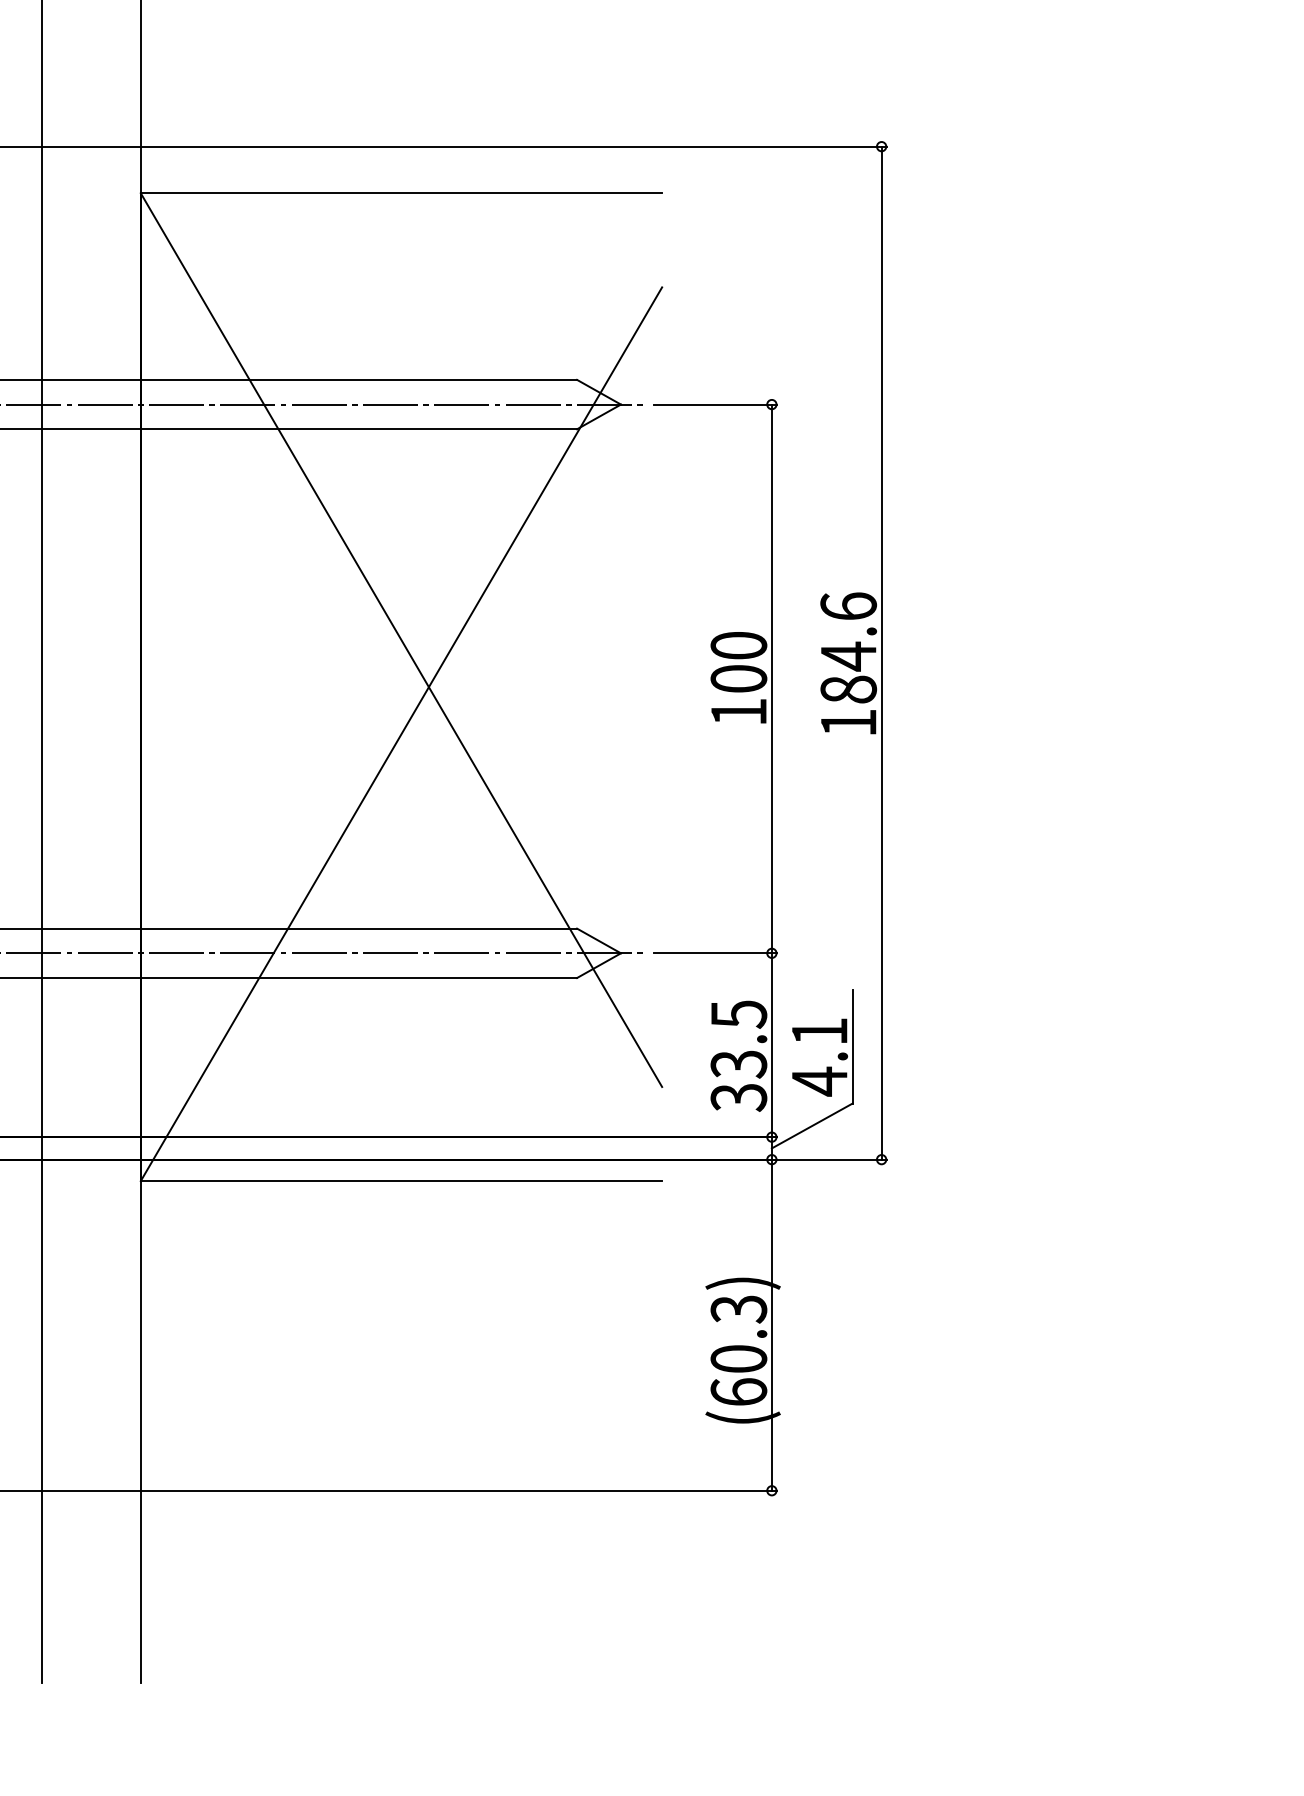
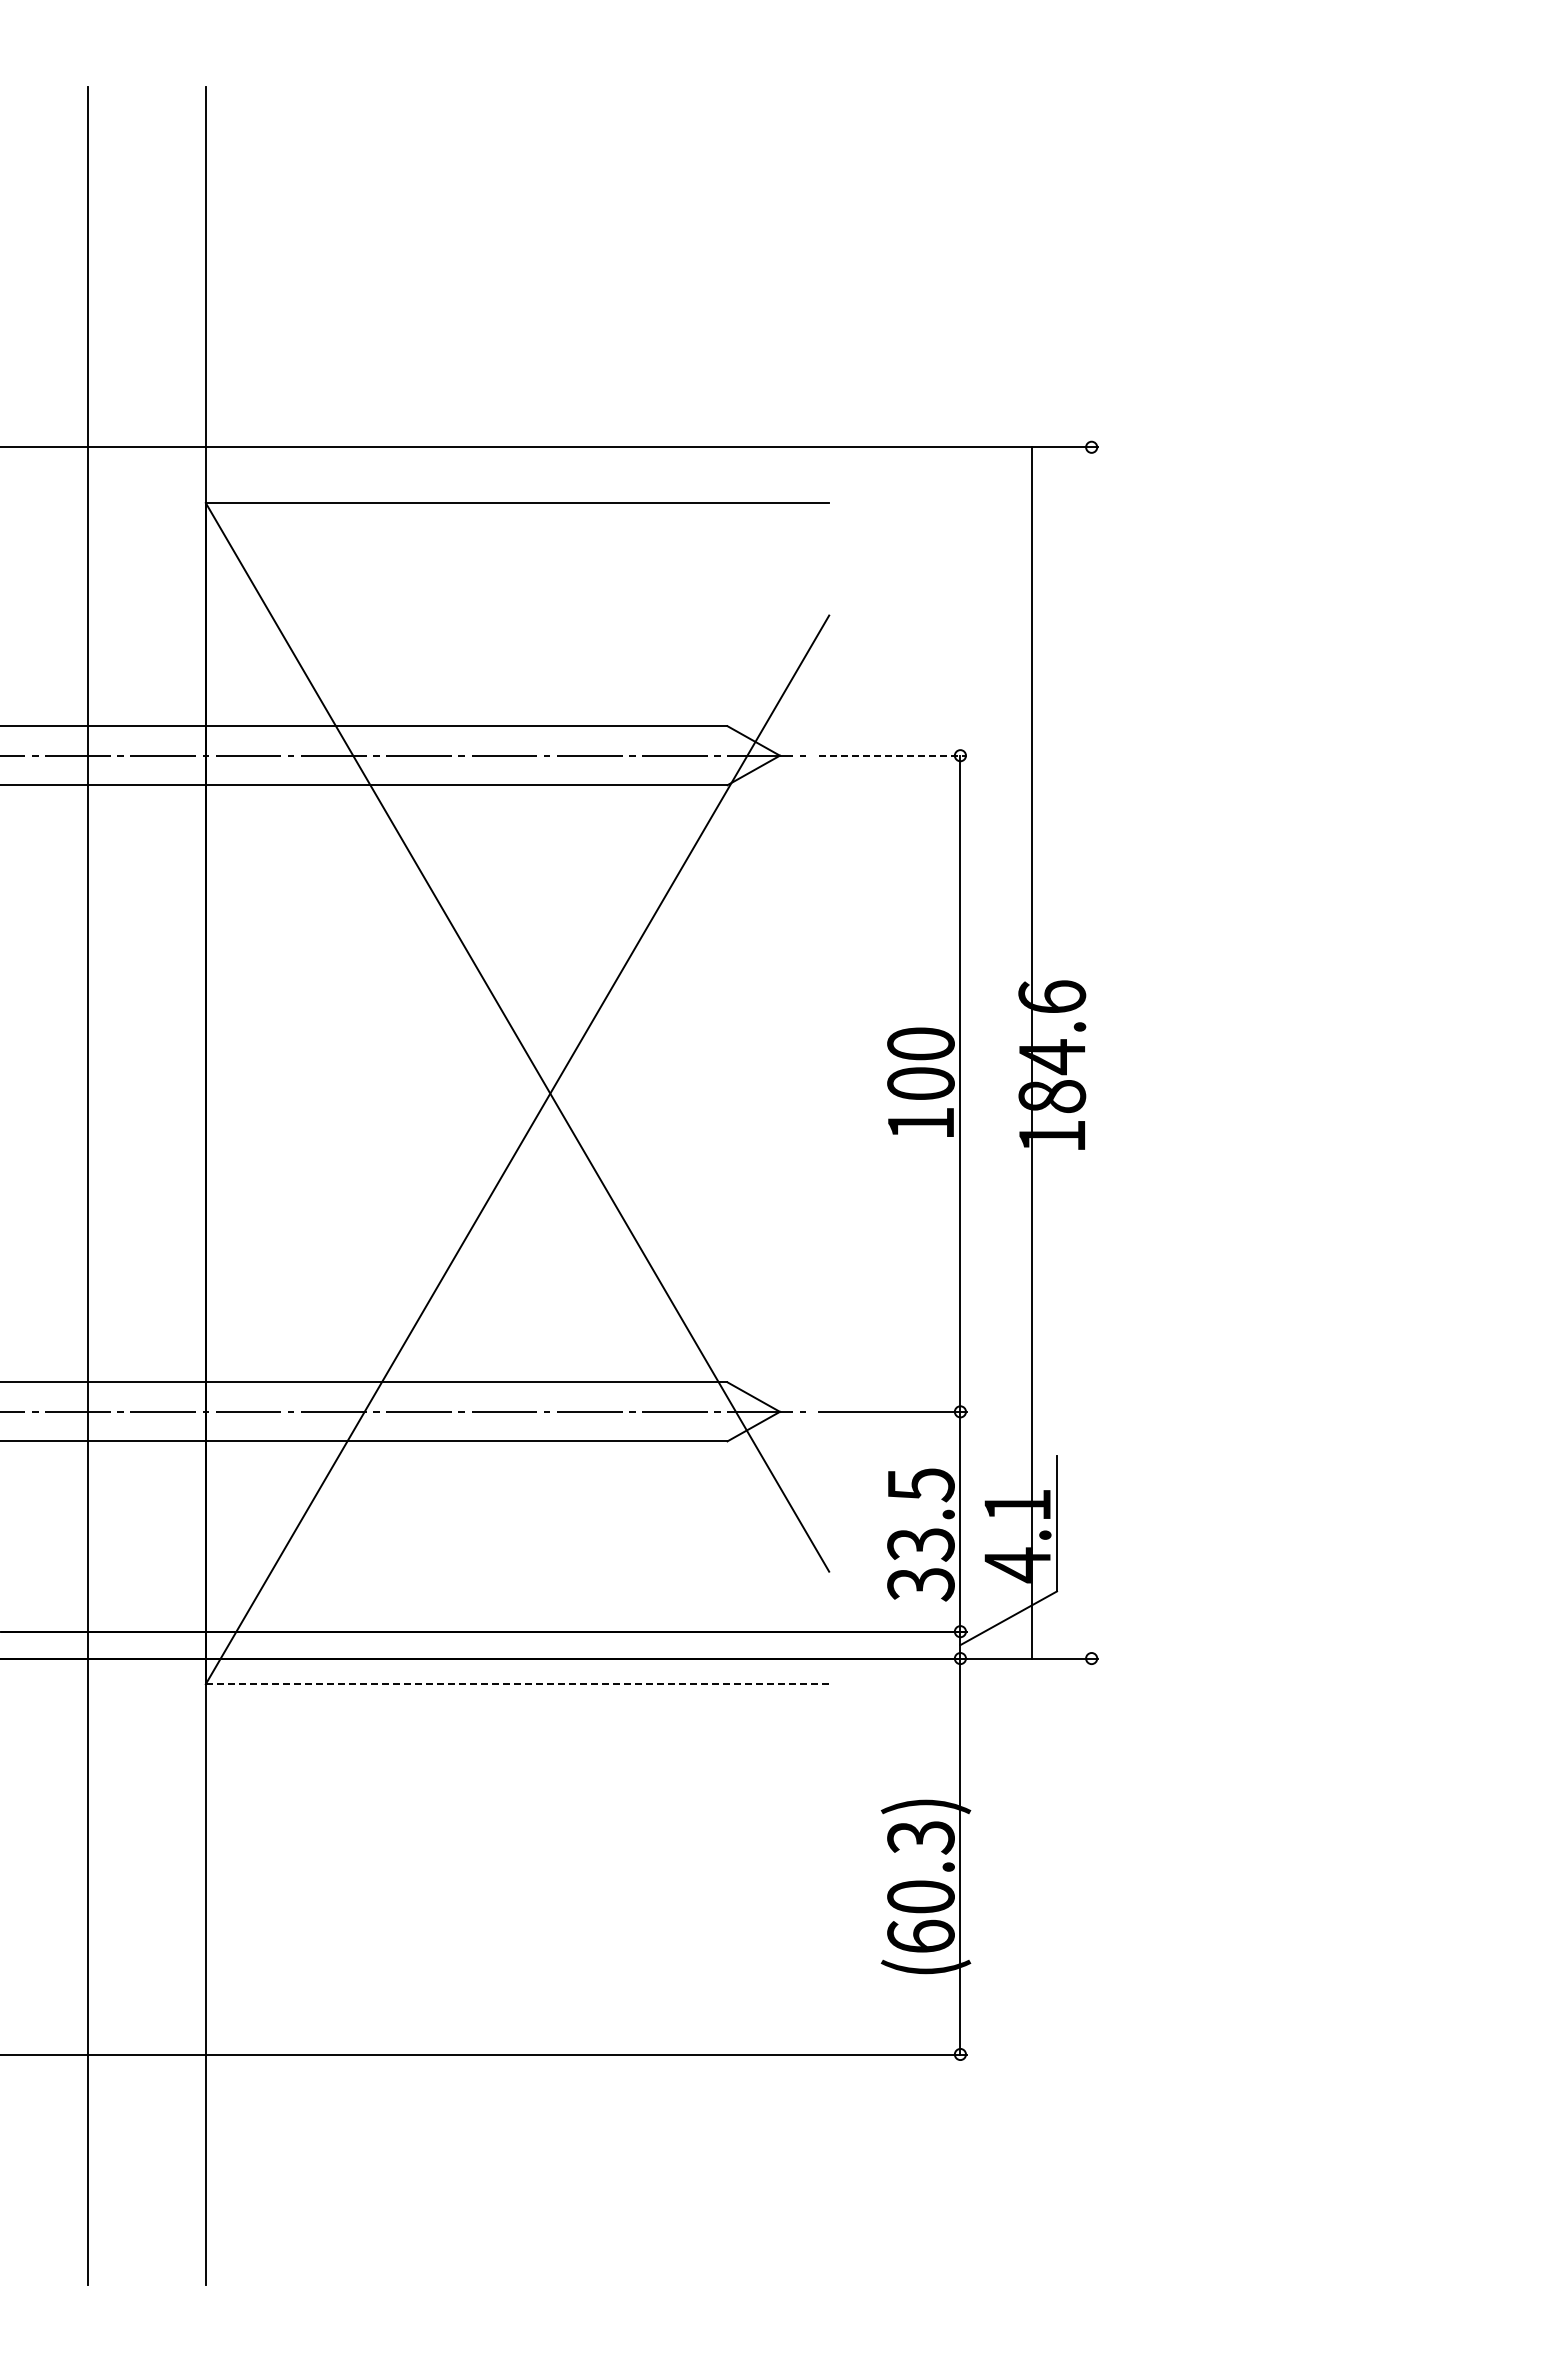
line: (715, 404) -> (893, 755), solid -> dashed
line: (881, 652) -> (1031, 1052), moved
line: (401, 1181) -> (517, 1684), solid -> dashed

